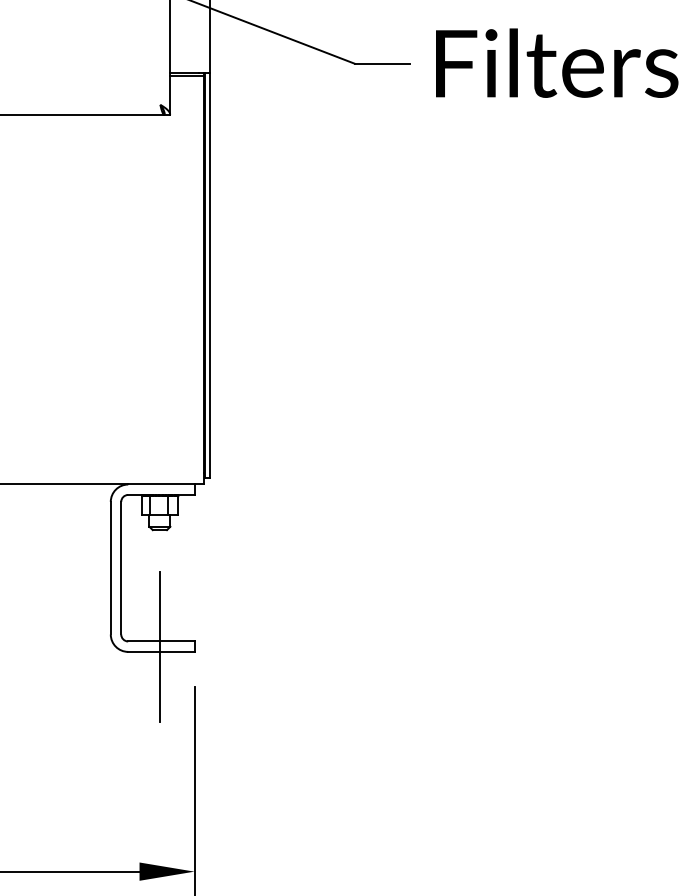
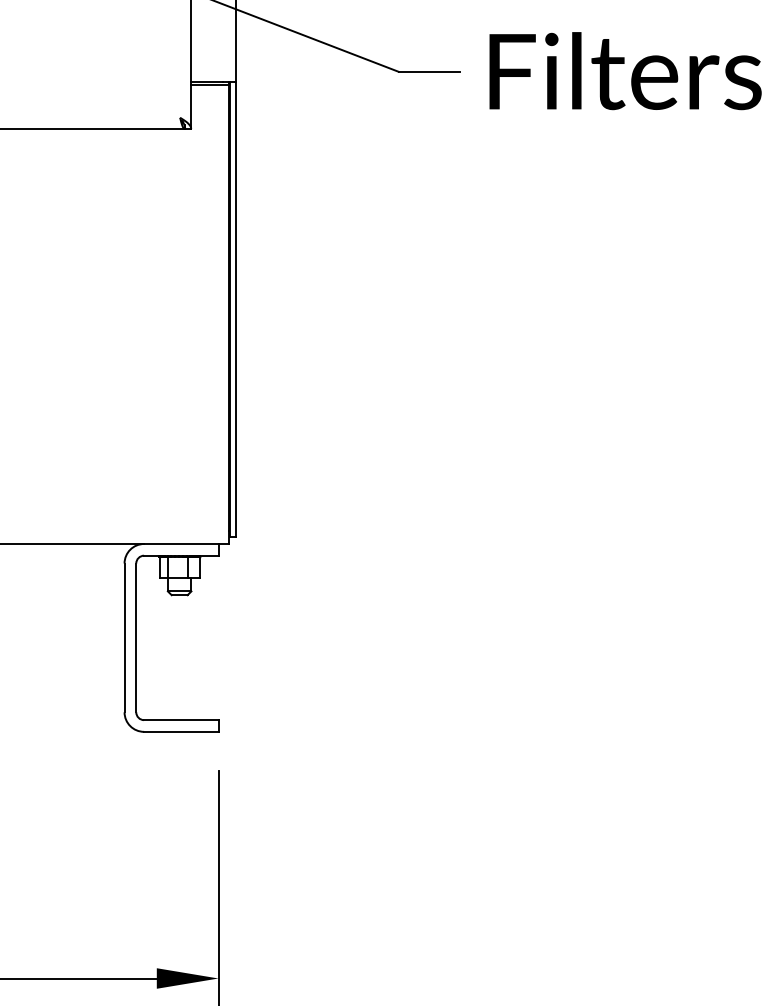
line: (159, 646) -> (179, 725), removed

